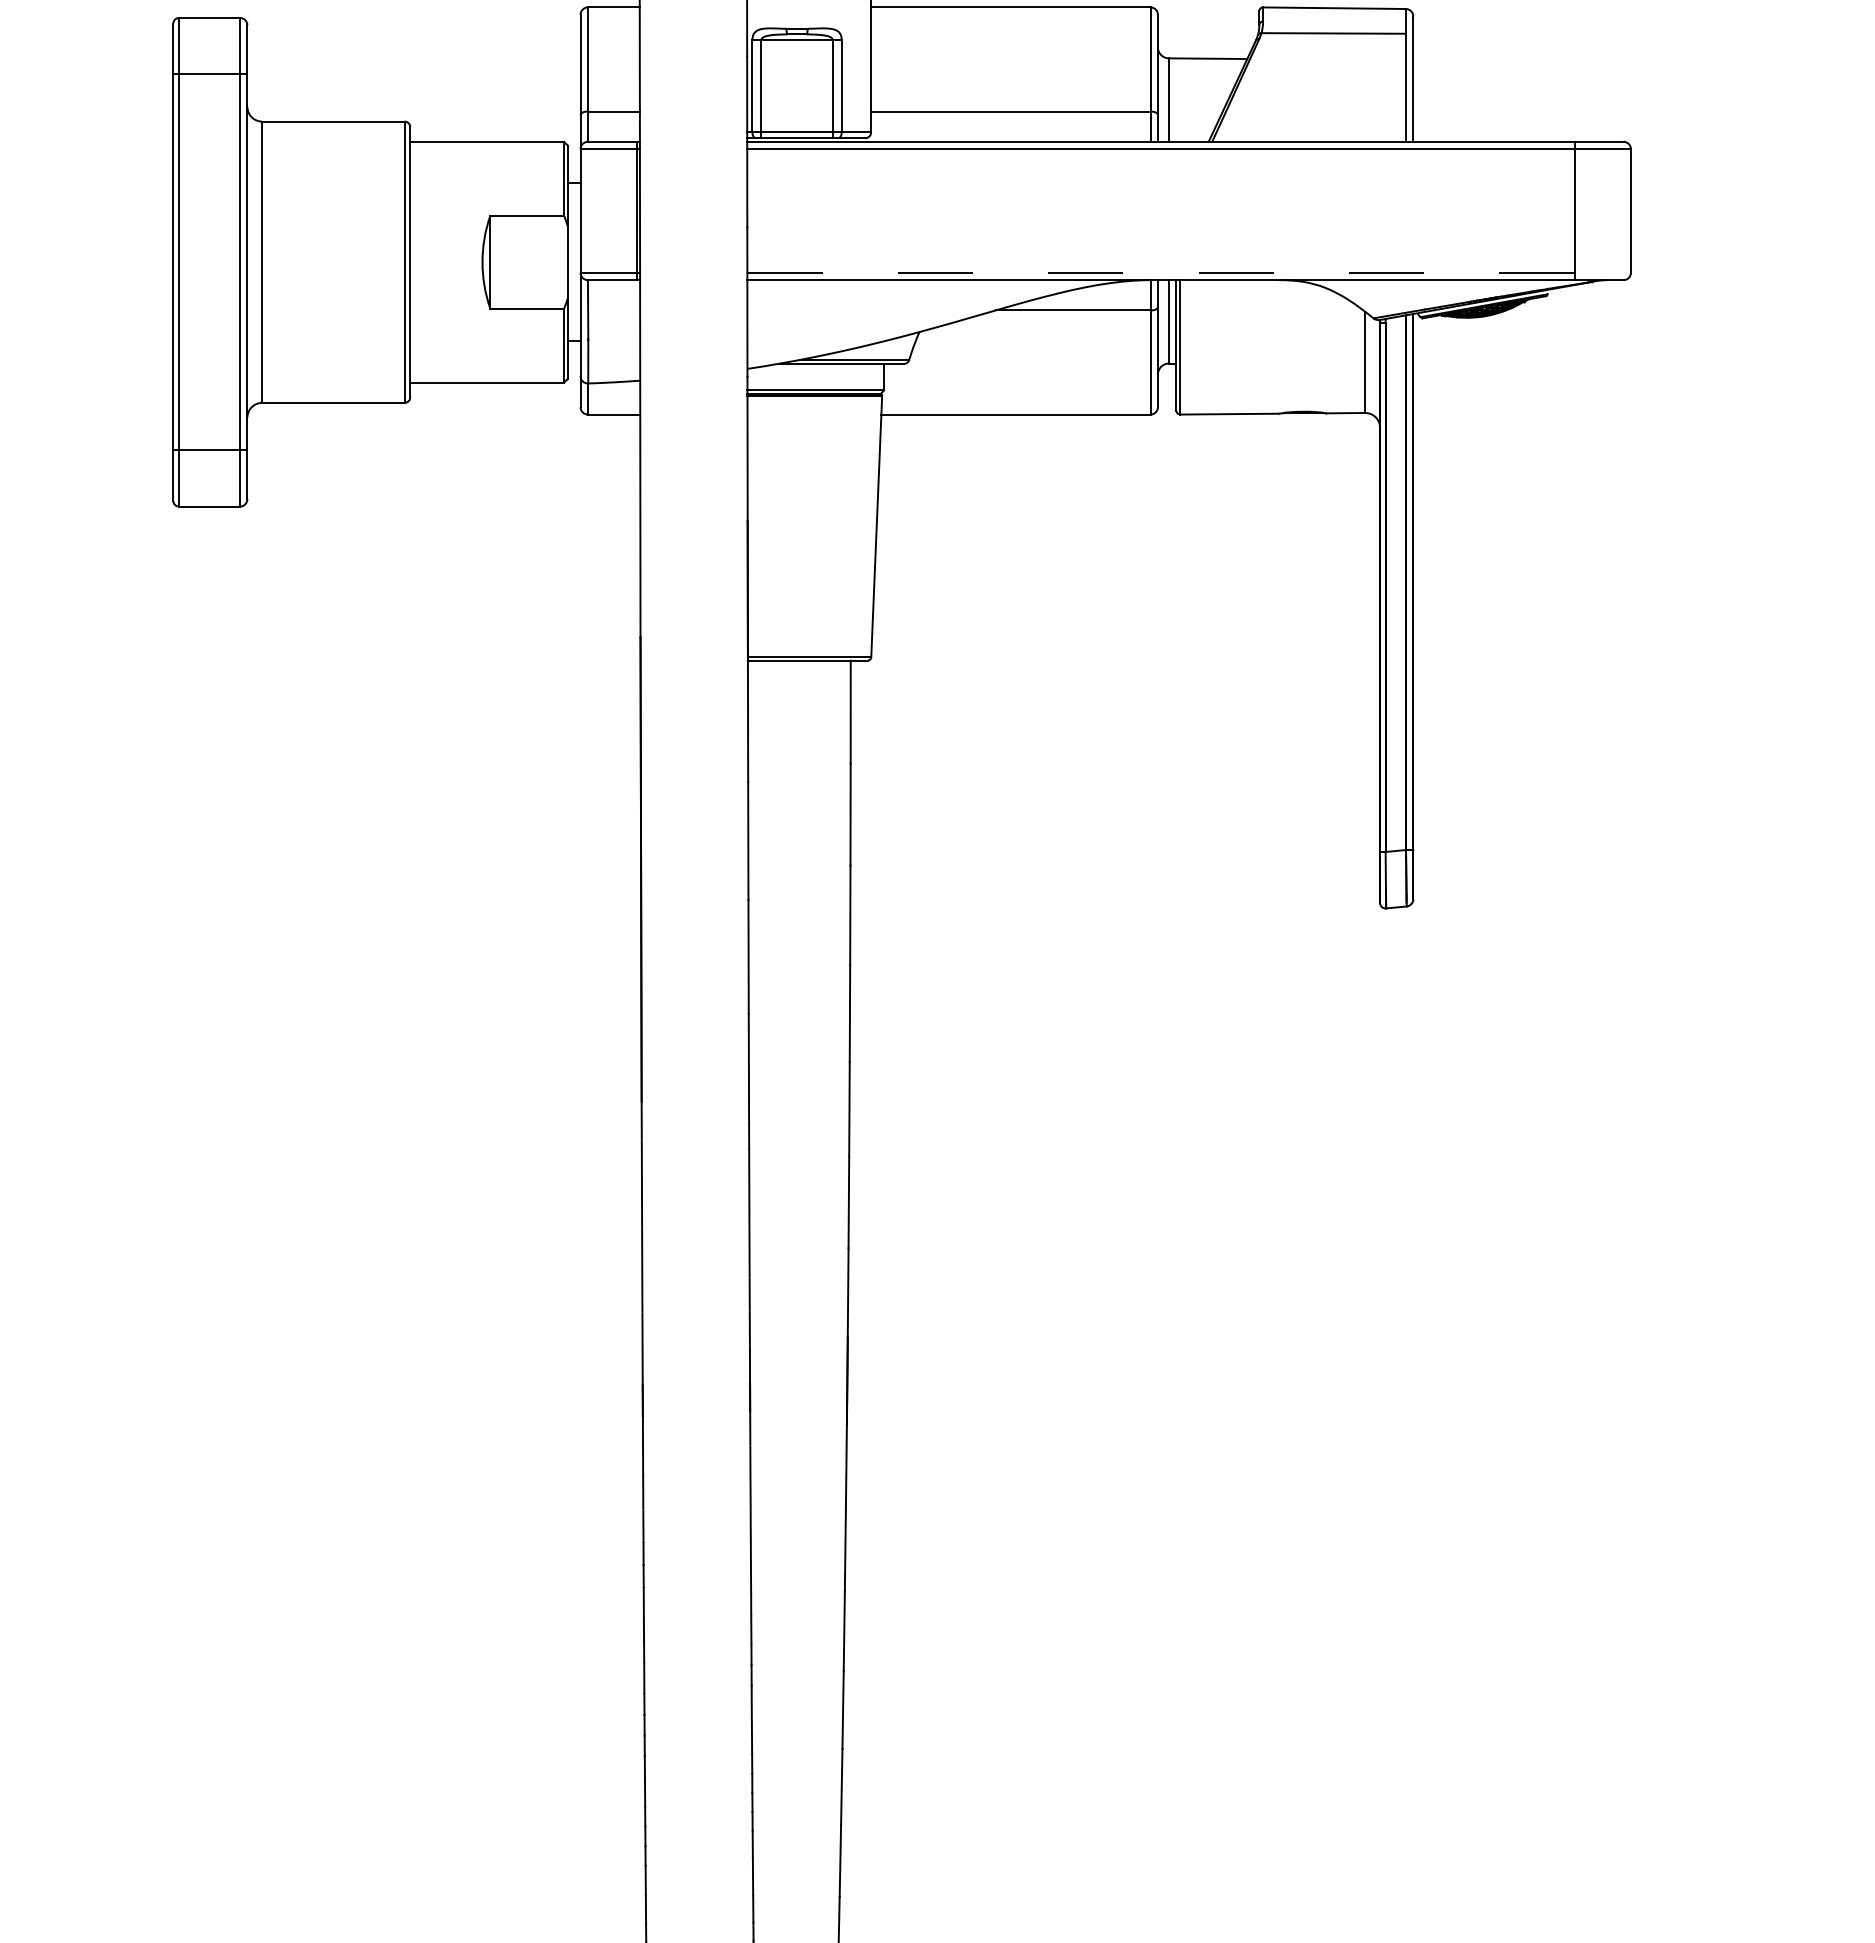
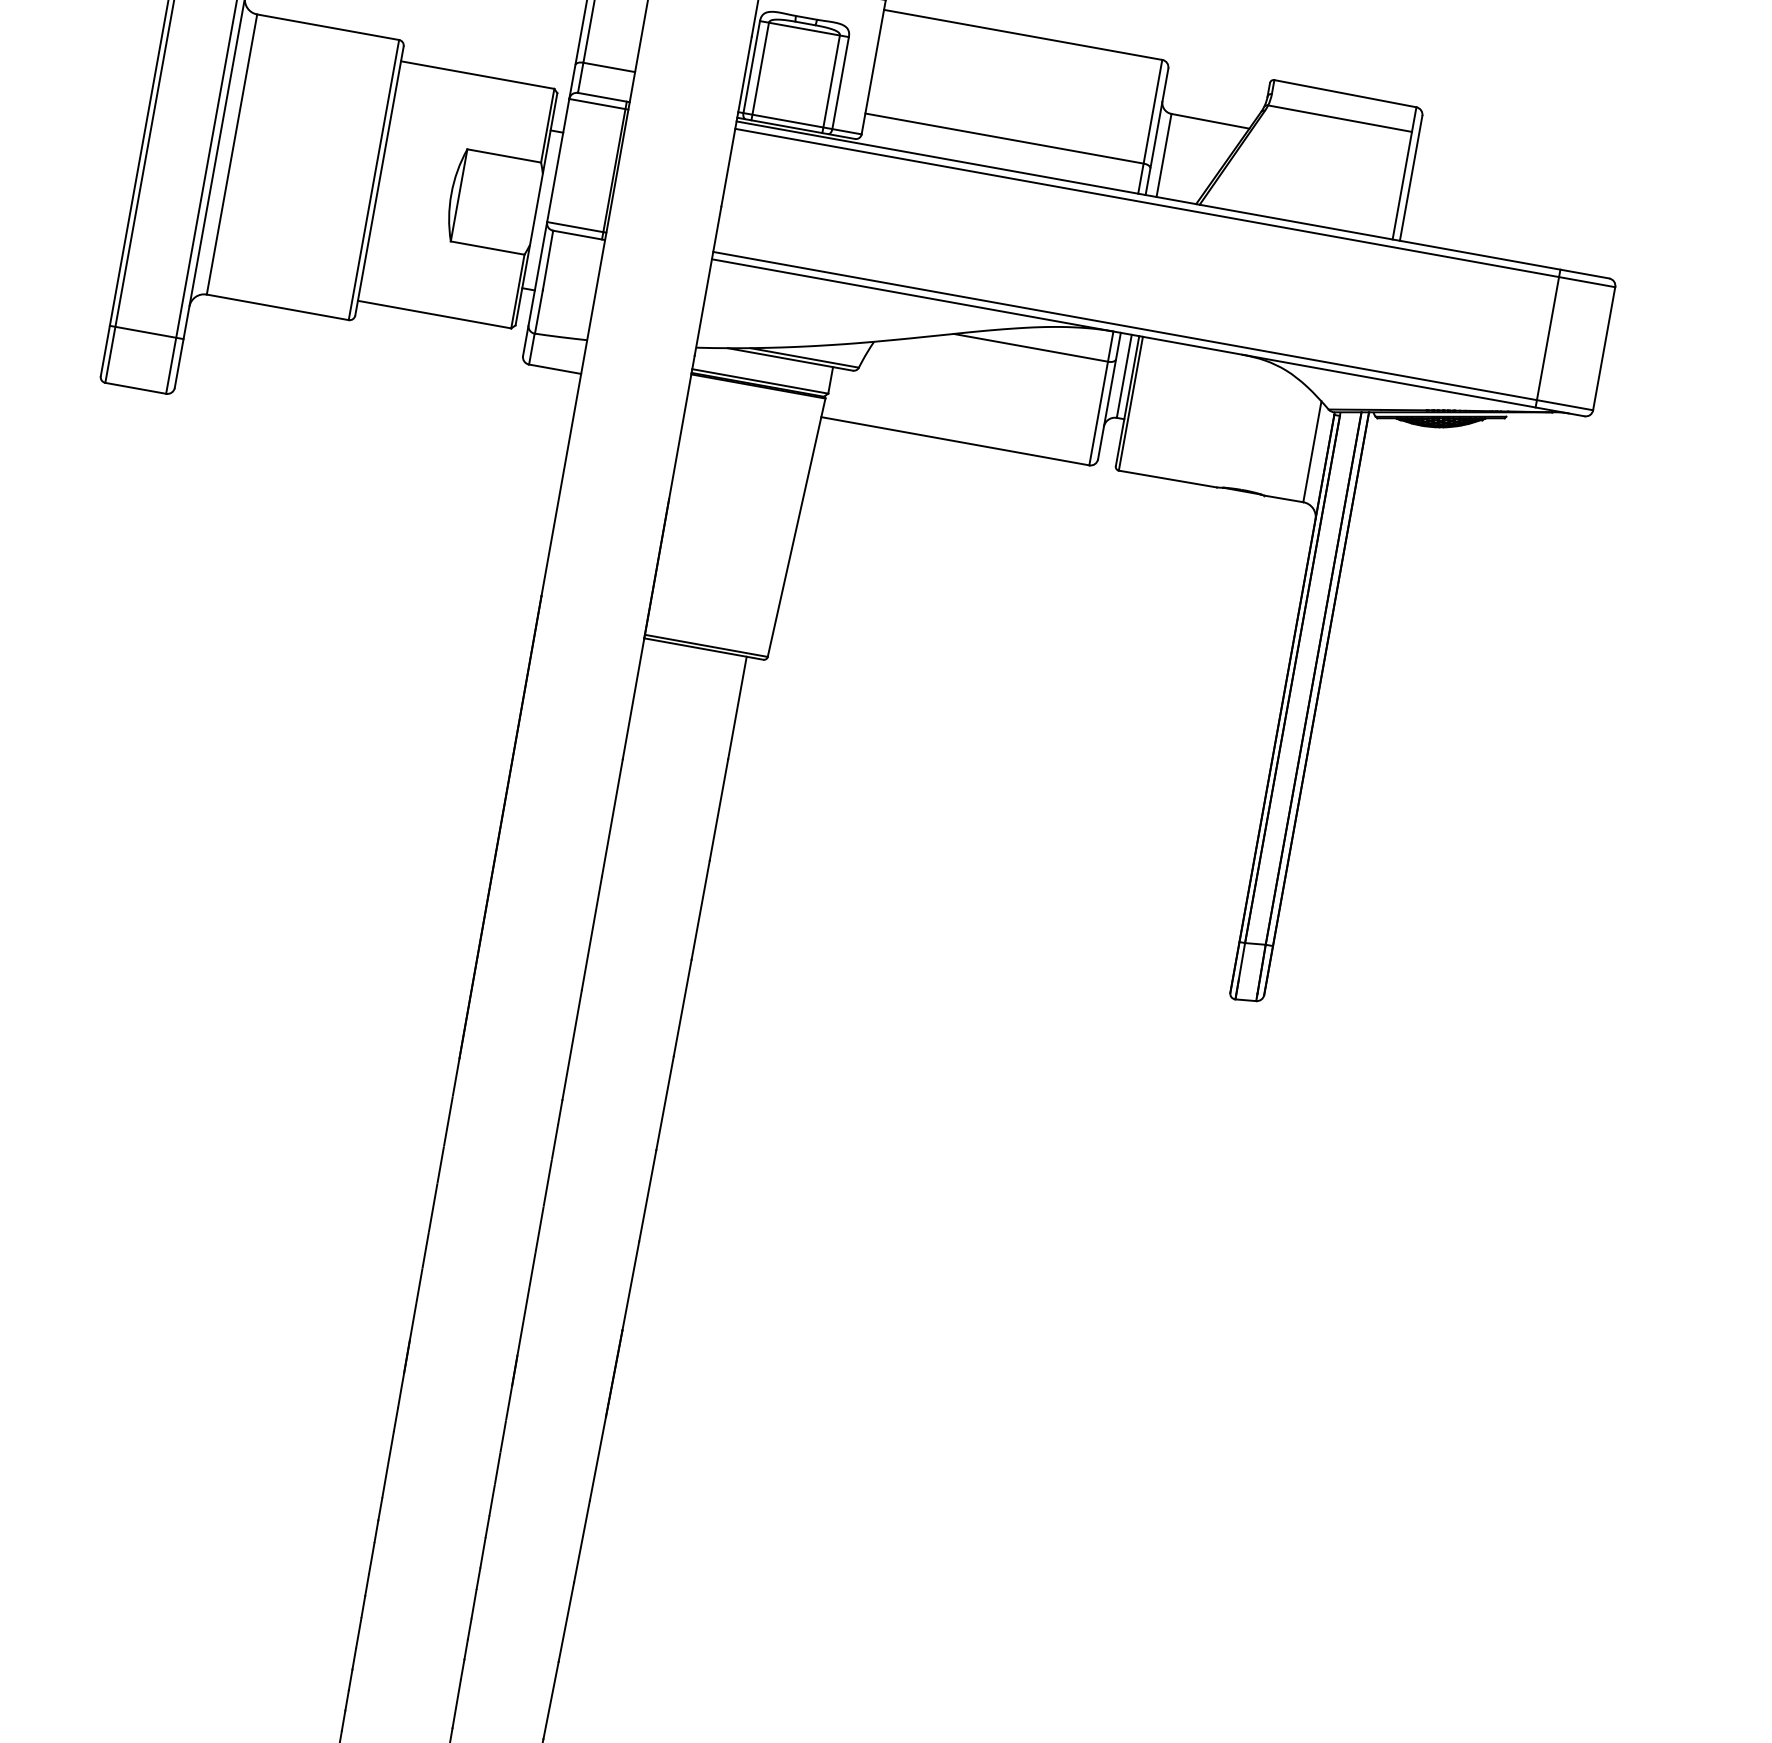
line: (1189, 272) -> (1153, 330), dashed -> solid

